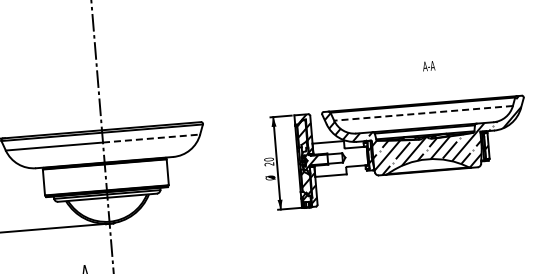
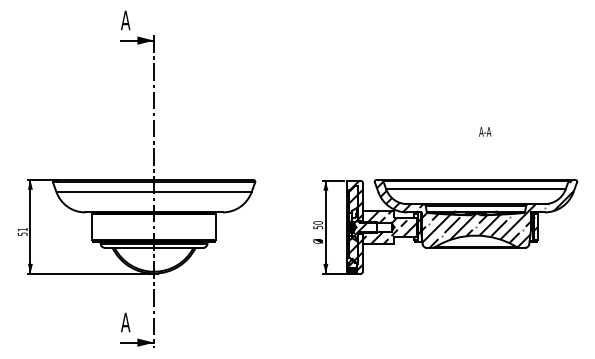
text: (429, 65) -> (485, 131), moved
line: (423, 113) -> (475, 189), dashed -> solid
line: (151, 138) -> (202, 192), dashed -> solid
hatch: (340, 157) -> (389, 226), added
text: (268, 164) -> (317, 227), 20 -> 50

